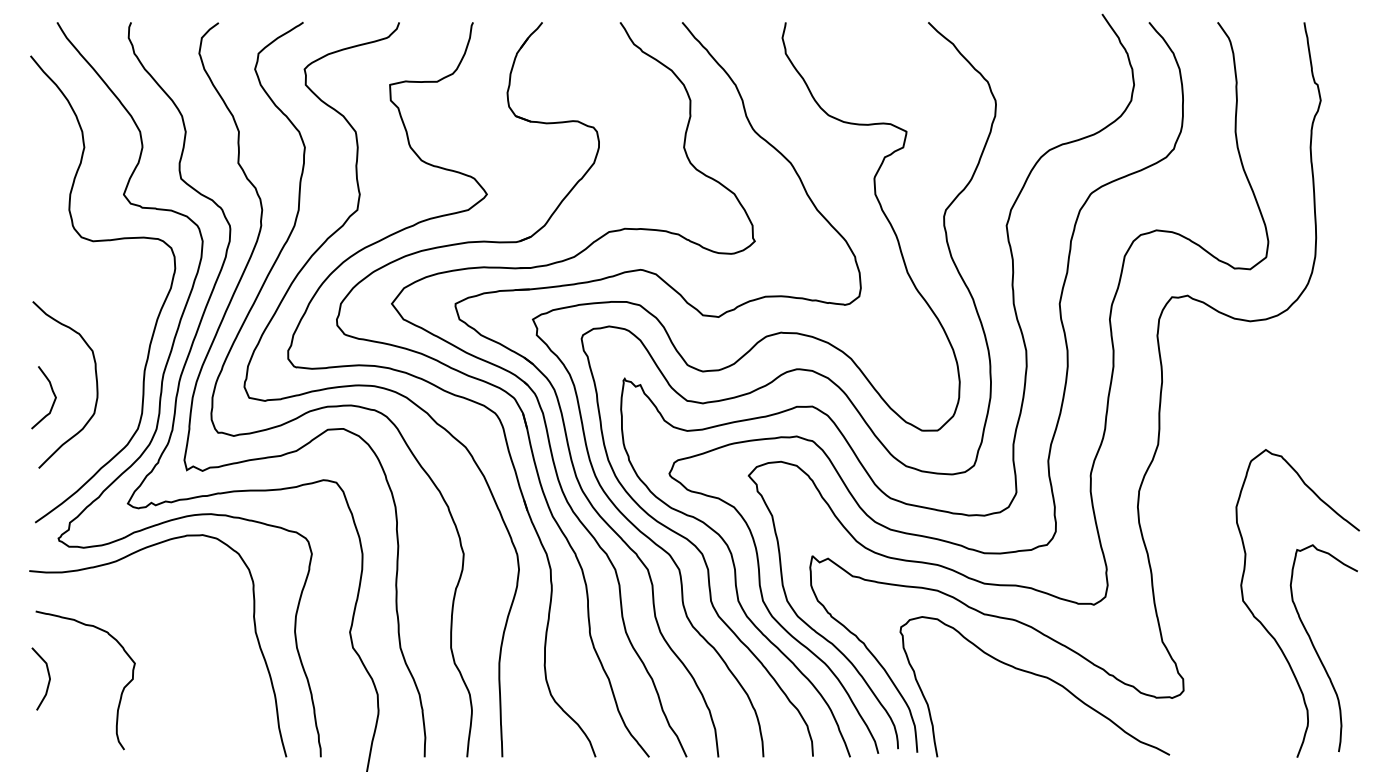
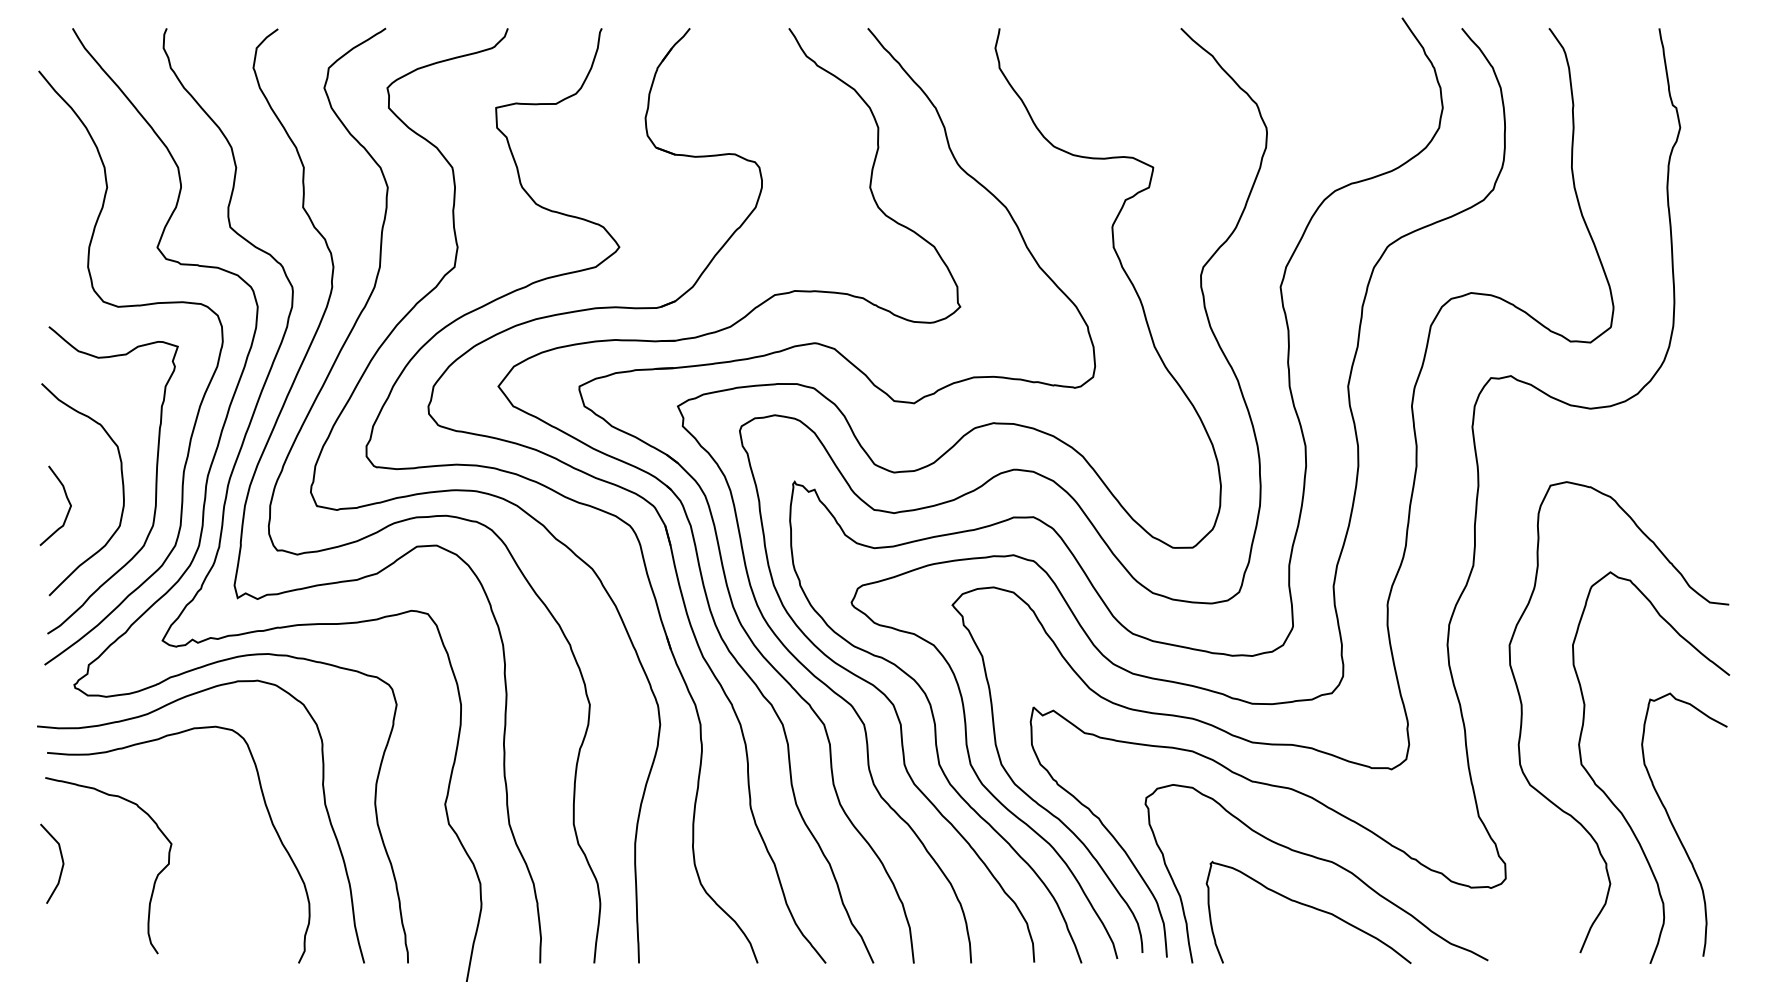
curve: (122, 377) -> (155, 480), added
curve: (1197, 562) -> (1523, 715), added
curve: (209, 637) -> (266, 810), added
curve: (1028, 713) -> (1308, 907), added

